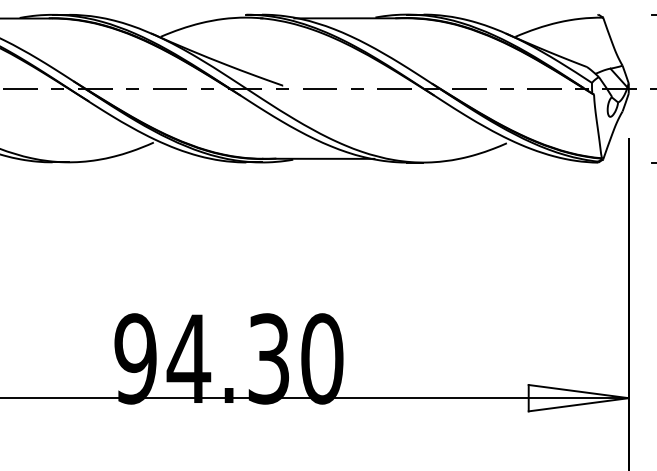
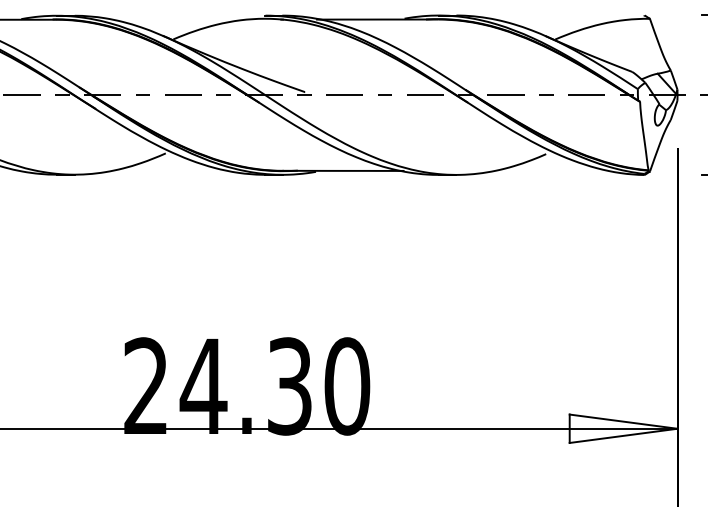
text: (134, 358) -> (145, 386), 94.30 -> 24.30

